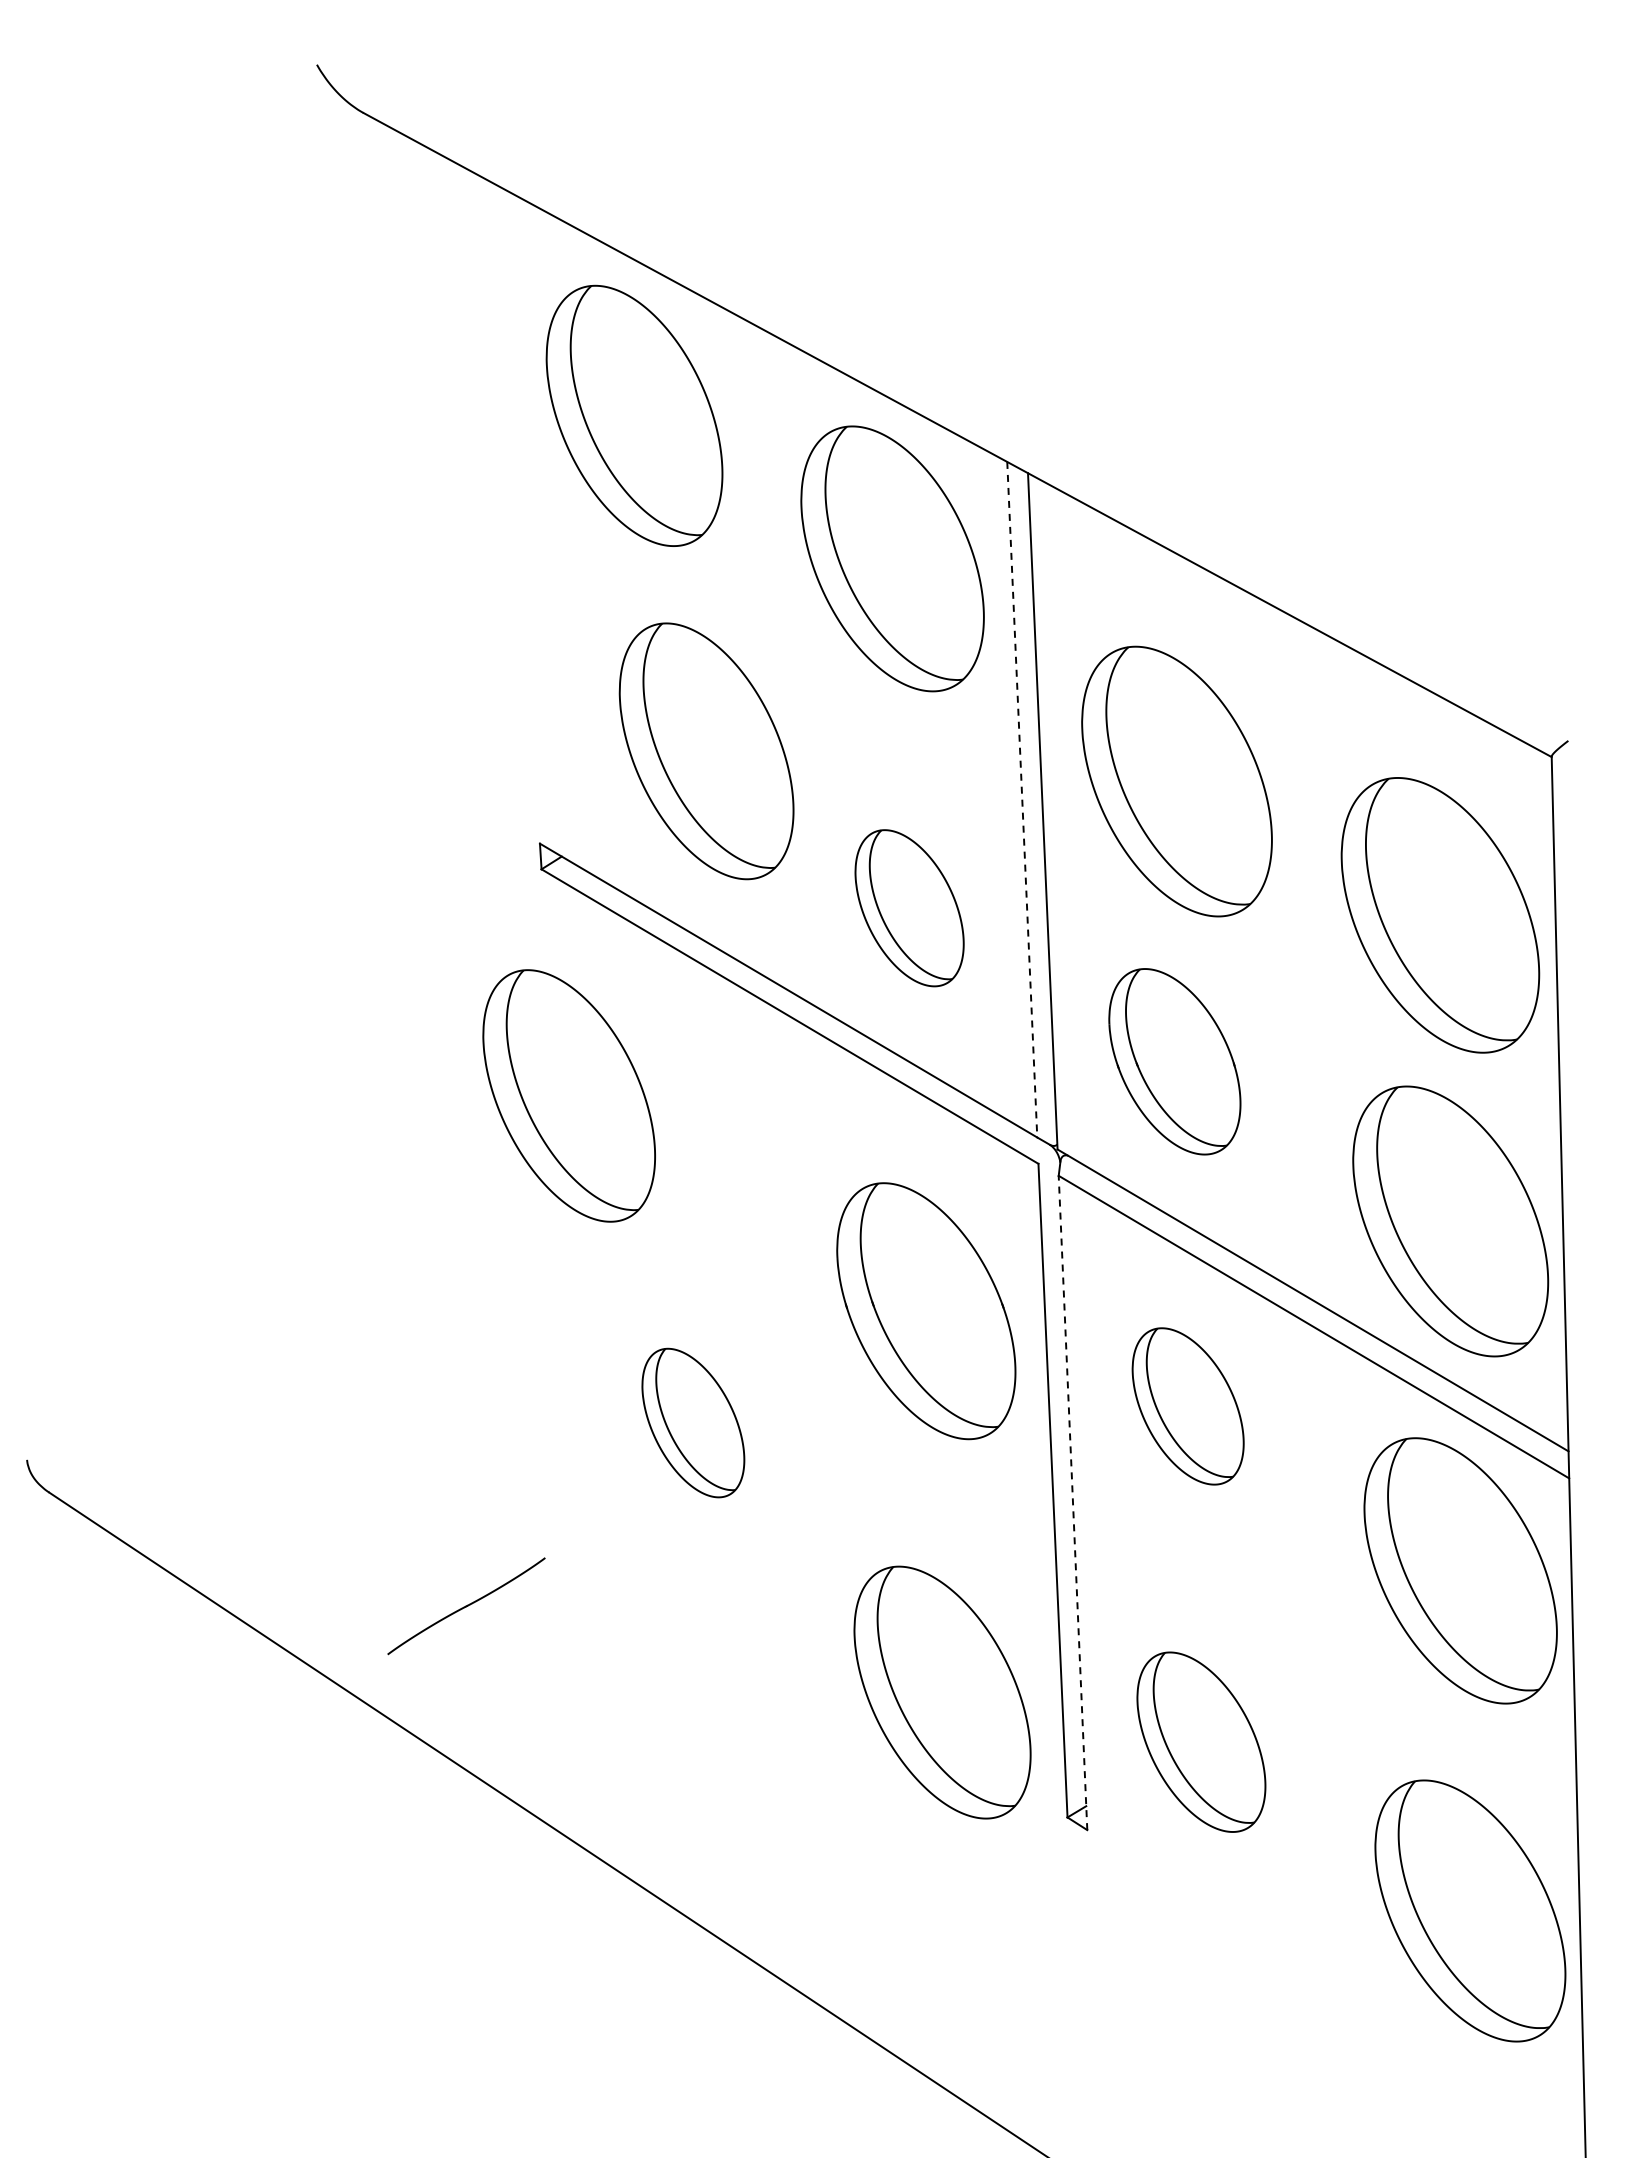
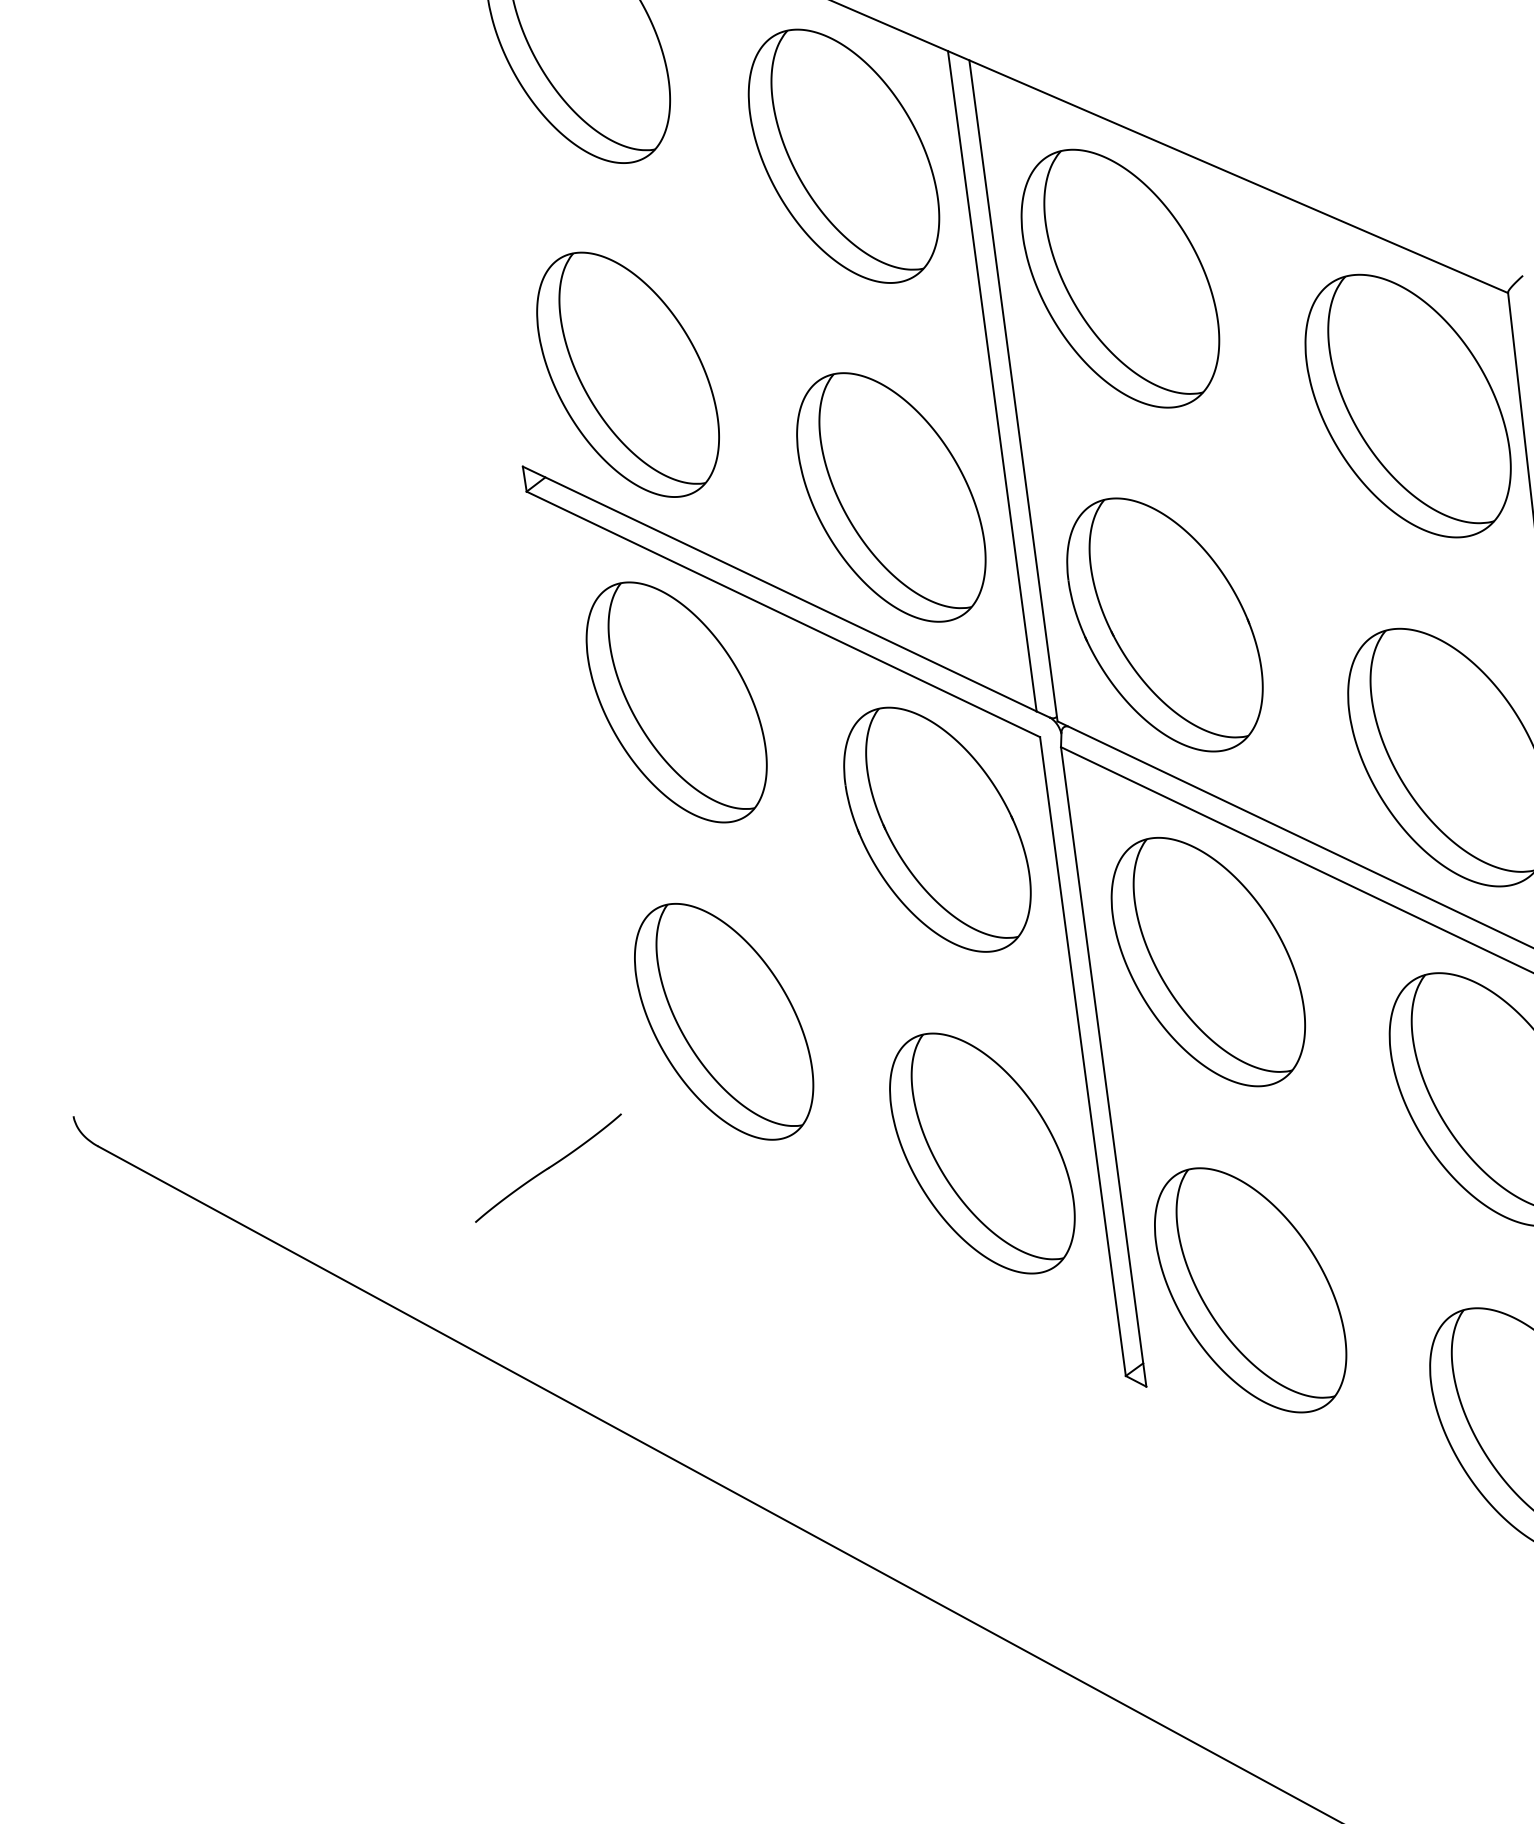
part: (706, 751) -> (627, 374), moved
part: (1176, 781) -> (1119, 278), moved
line: (1022, 800) -> (992, 382), dashed -> solid
part: (909, 908) -> (891, 497), size x1.67
part: (1440, 915) -> (1408, 406), moved
part: (1174, 1061) -> (1164, 624), size x1.43
part: (568, 1095) -> (675, 702), moved
part: (926, 1311) -> (937, 830), moved
part: (1187, 1406) -> (1207, 962), size x1.67
part: (693, 1422) -> (724, 1021), size x1.67
line: (1072, 1502) -> (1103, 1066), dashed -> solid
part: (466, 1606) -> (548, 1168), moved
part: (942, 1692) -> (982, 1153), moved
part: (1201, 1742) -> (1250, 1290), size x1.43

